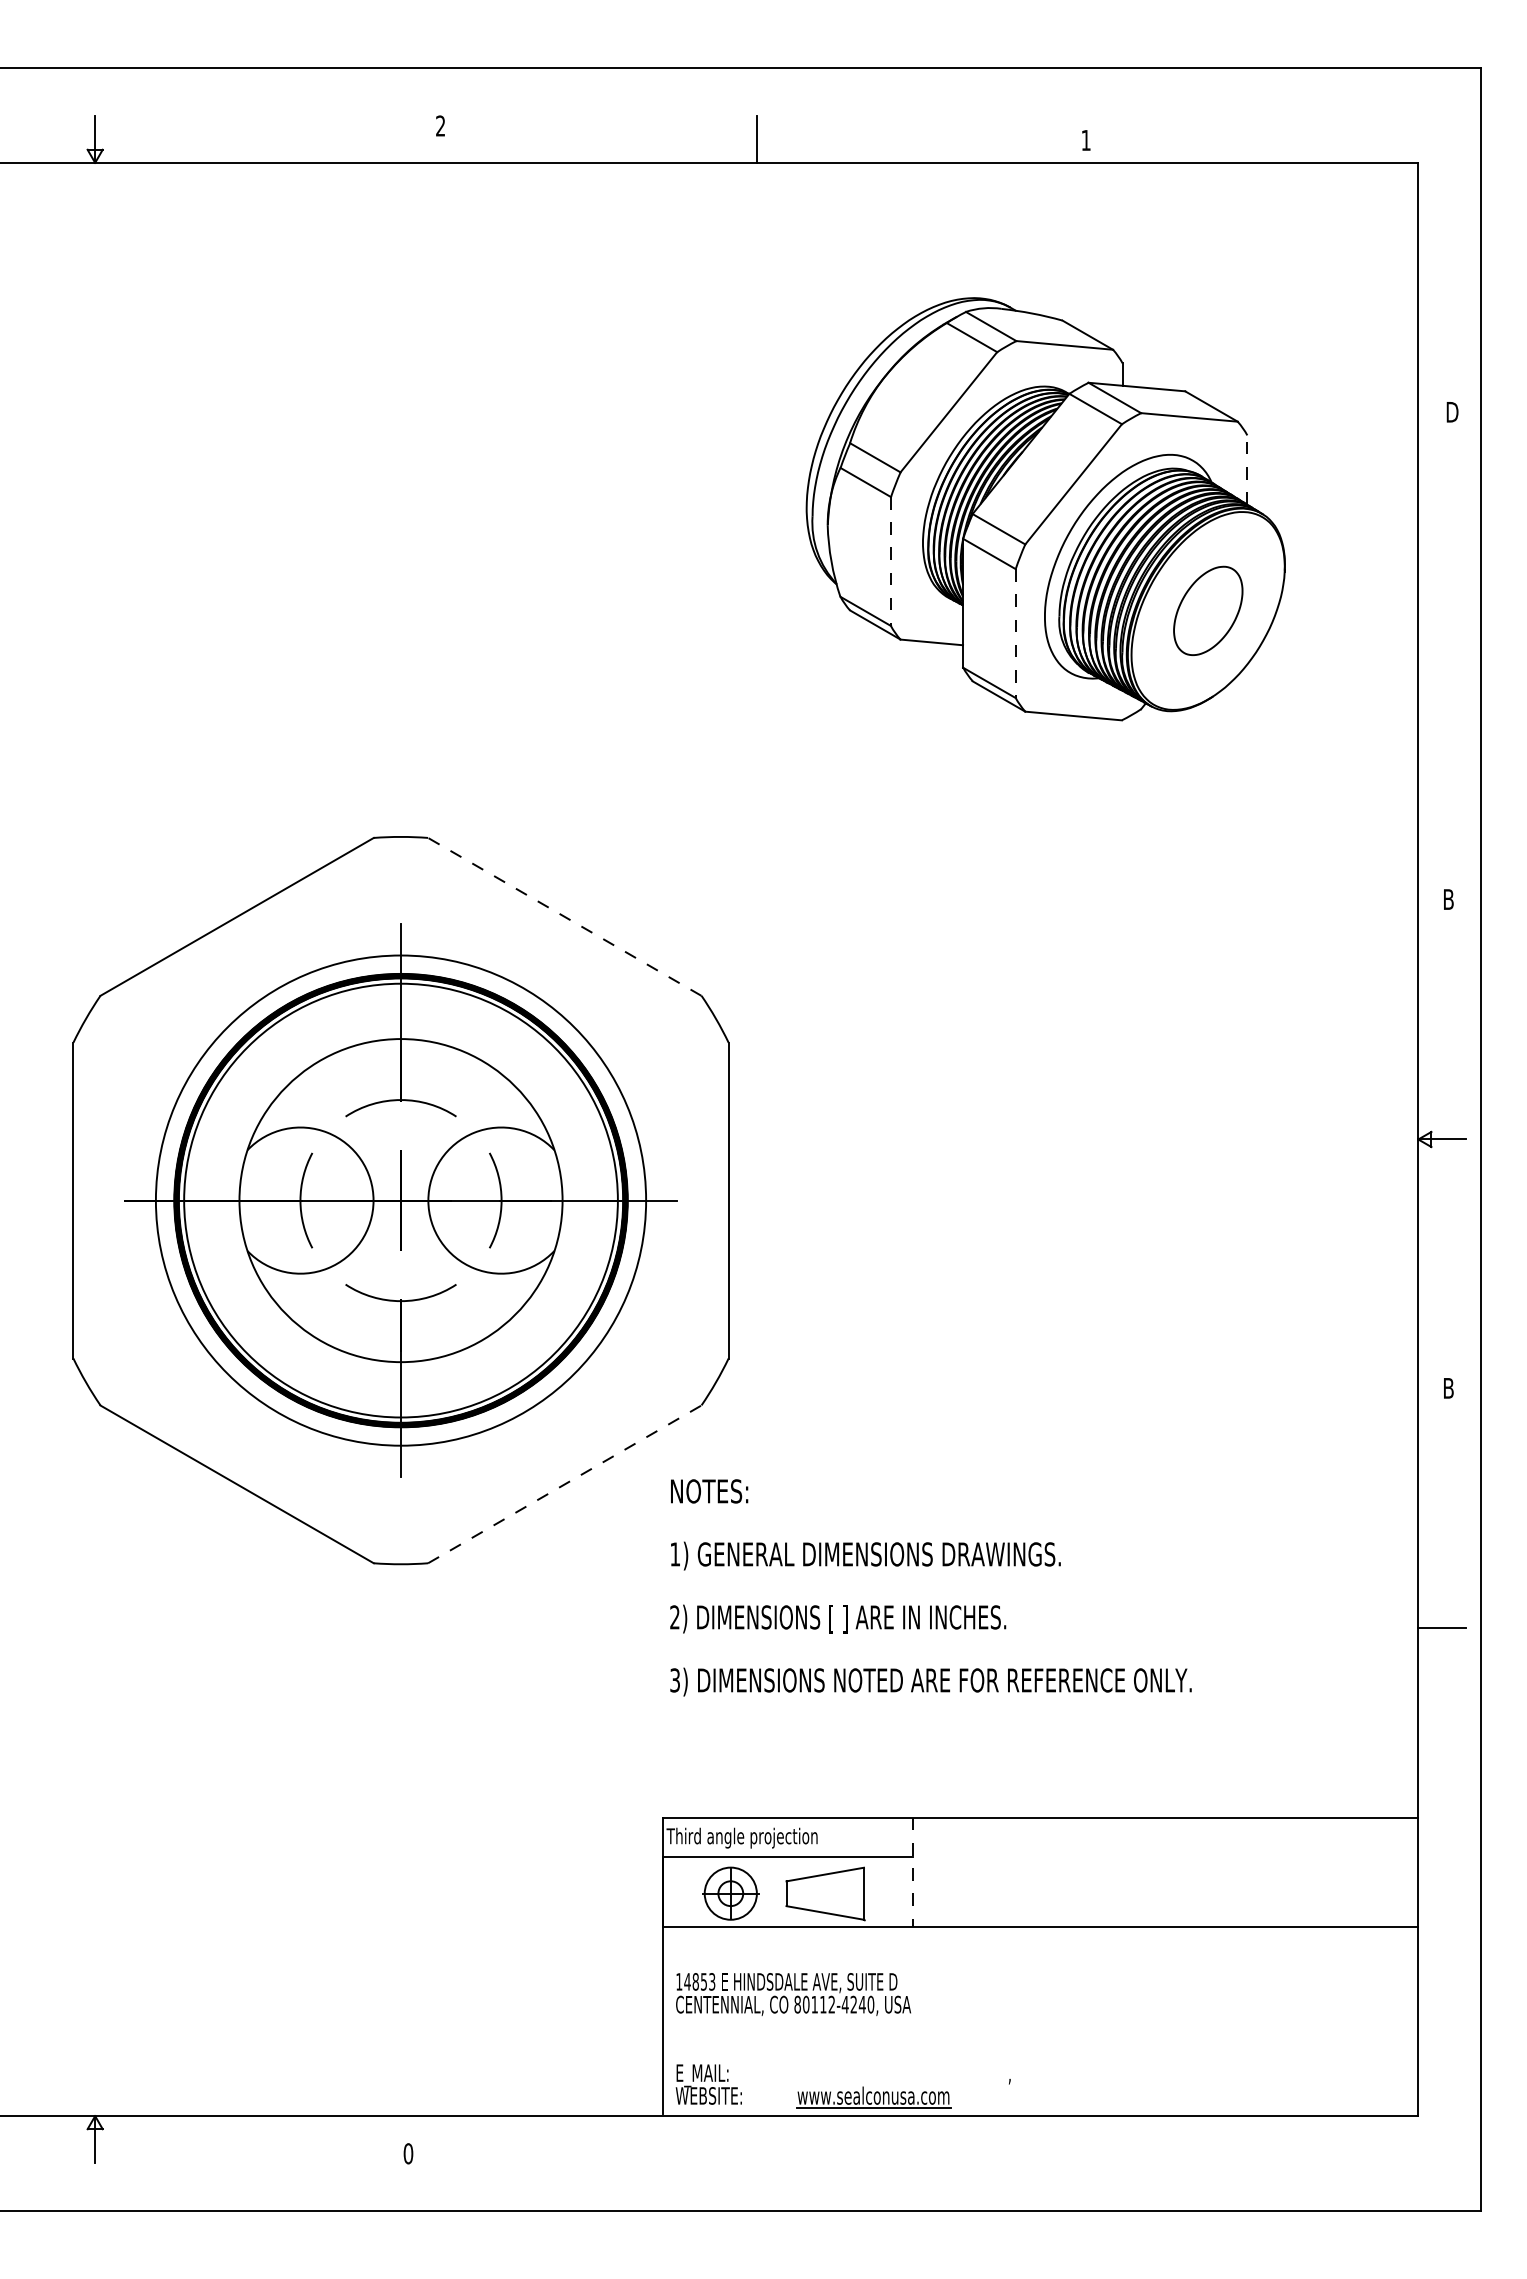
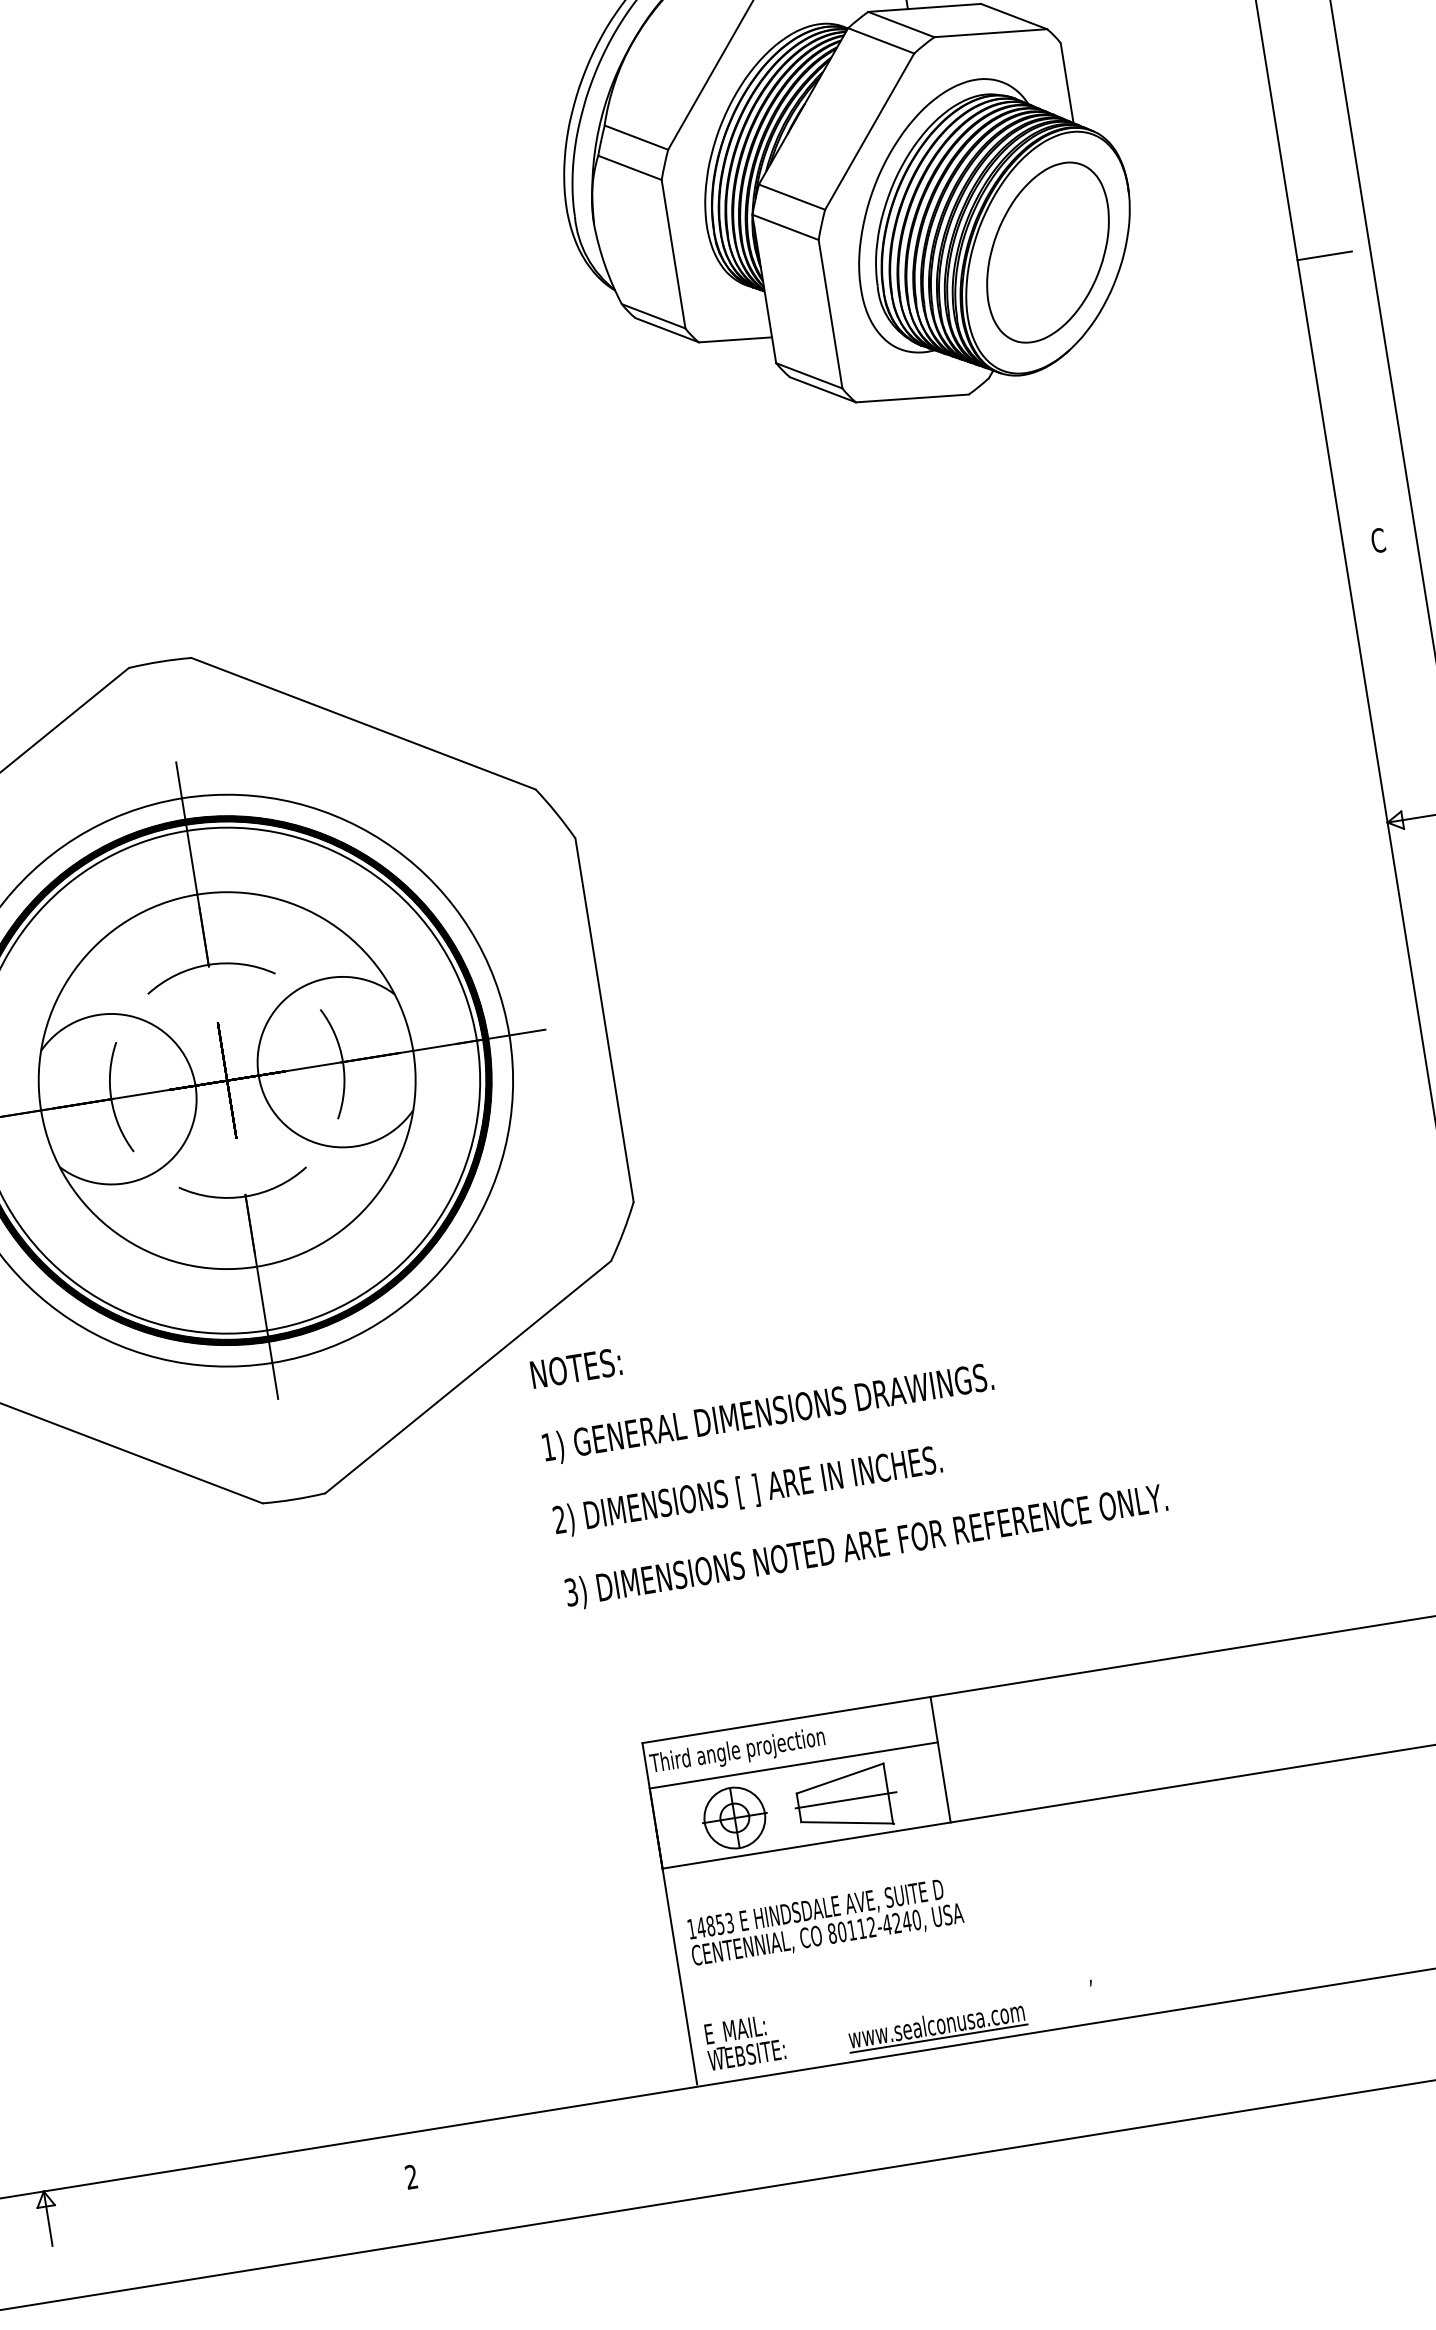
line: (1247, 470) -> (1067, 83), dashed -> solid
line: (890, 562) -> (673, 255), dashed -> solid
part: (1208, 610) -> (1048, 252), size x1.67
line: (1015, 634) -> (830, 315), dashed -> solid
line: (1441, 651) -> (1324, 256), added
text: (1448, 899) -> (1378, 540), B -> C
line: (564, 916) -> (363, 723), dashed -> solid
line: (564, 1484) -> (467, 1377), dashed -> solid
text: (930, 1587) -> (848, 1438), moved
line: (912, 1872) -> (940, 1760), dashed -> solid
line: (827, 1893) -> (846, 1800), added
text: (408, 2153) -> (411, 2176), 0 -> 2

